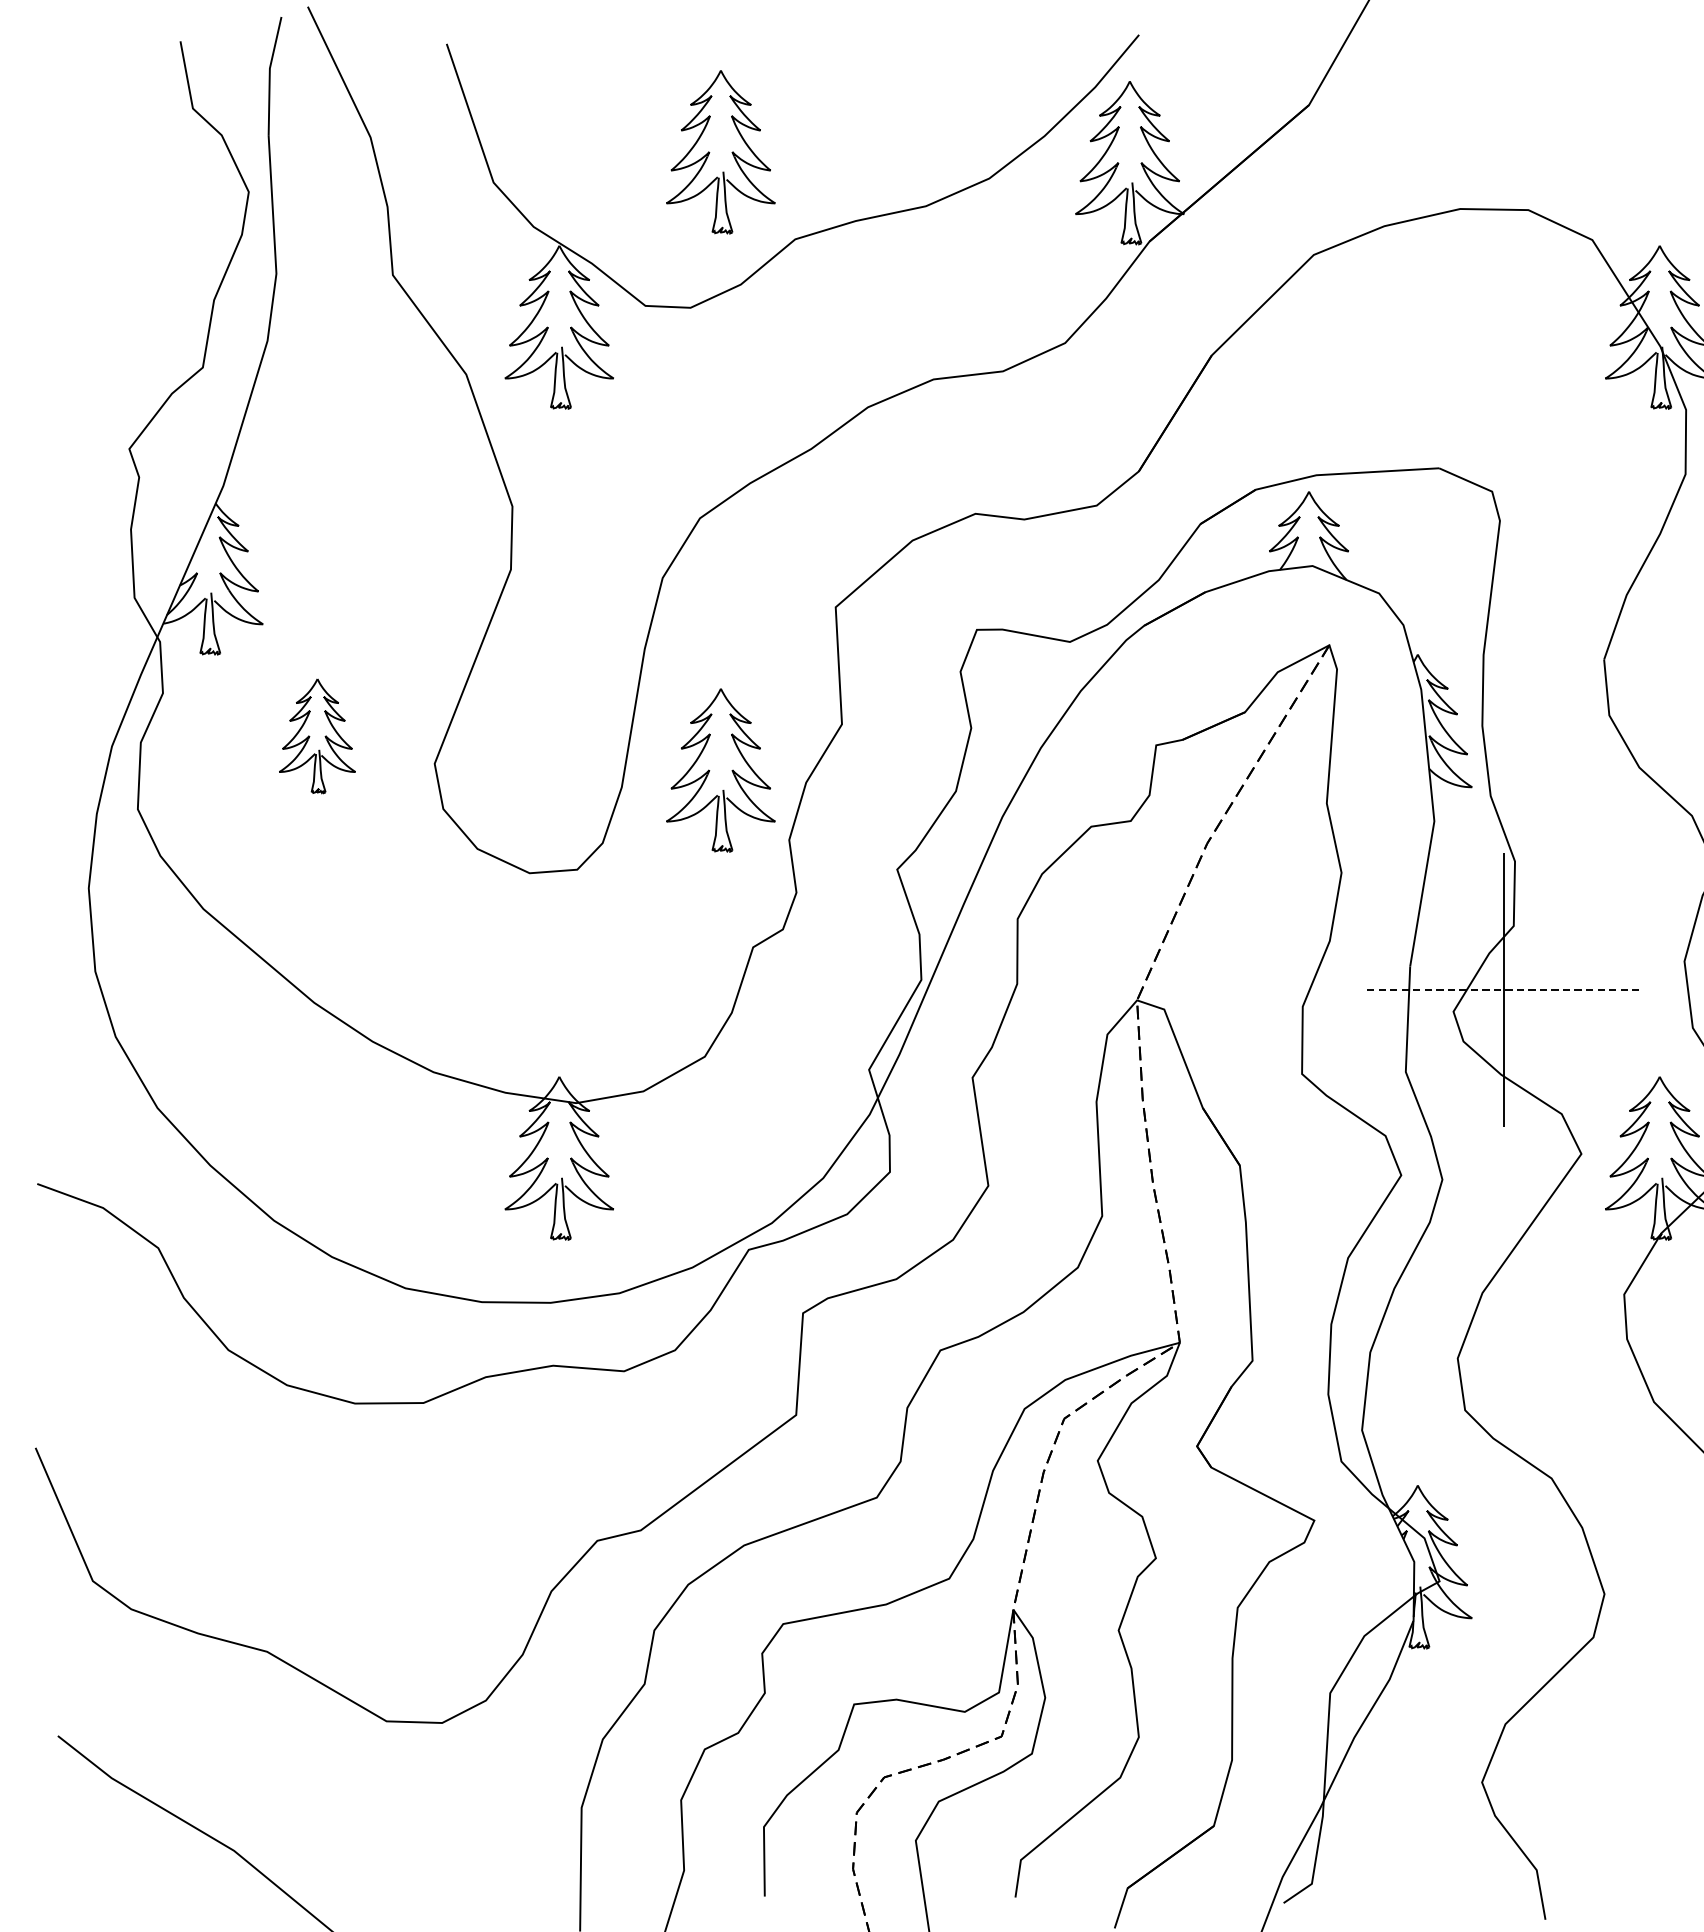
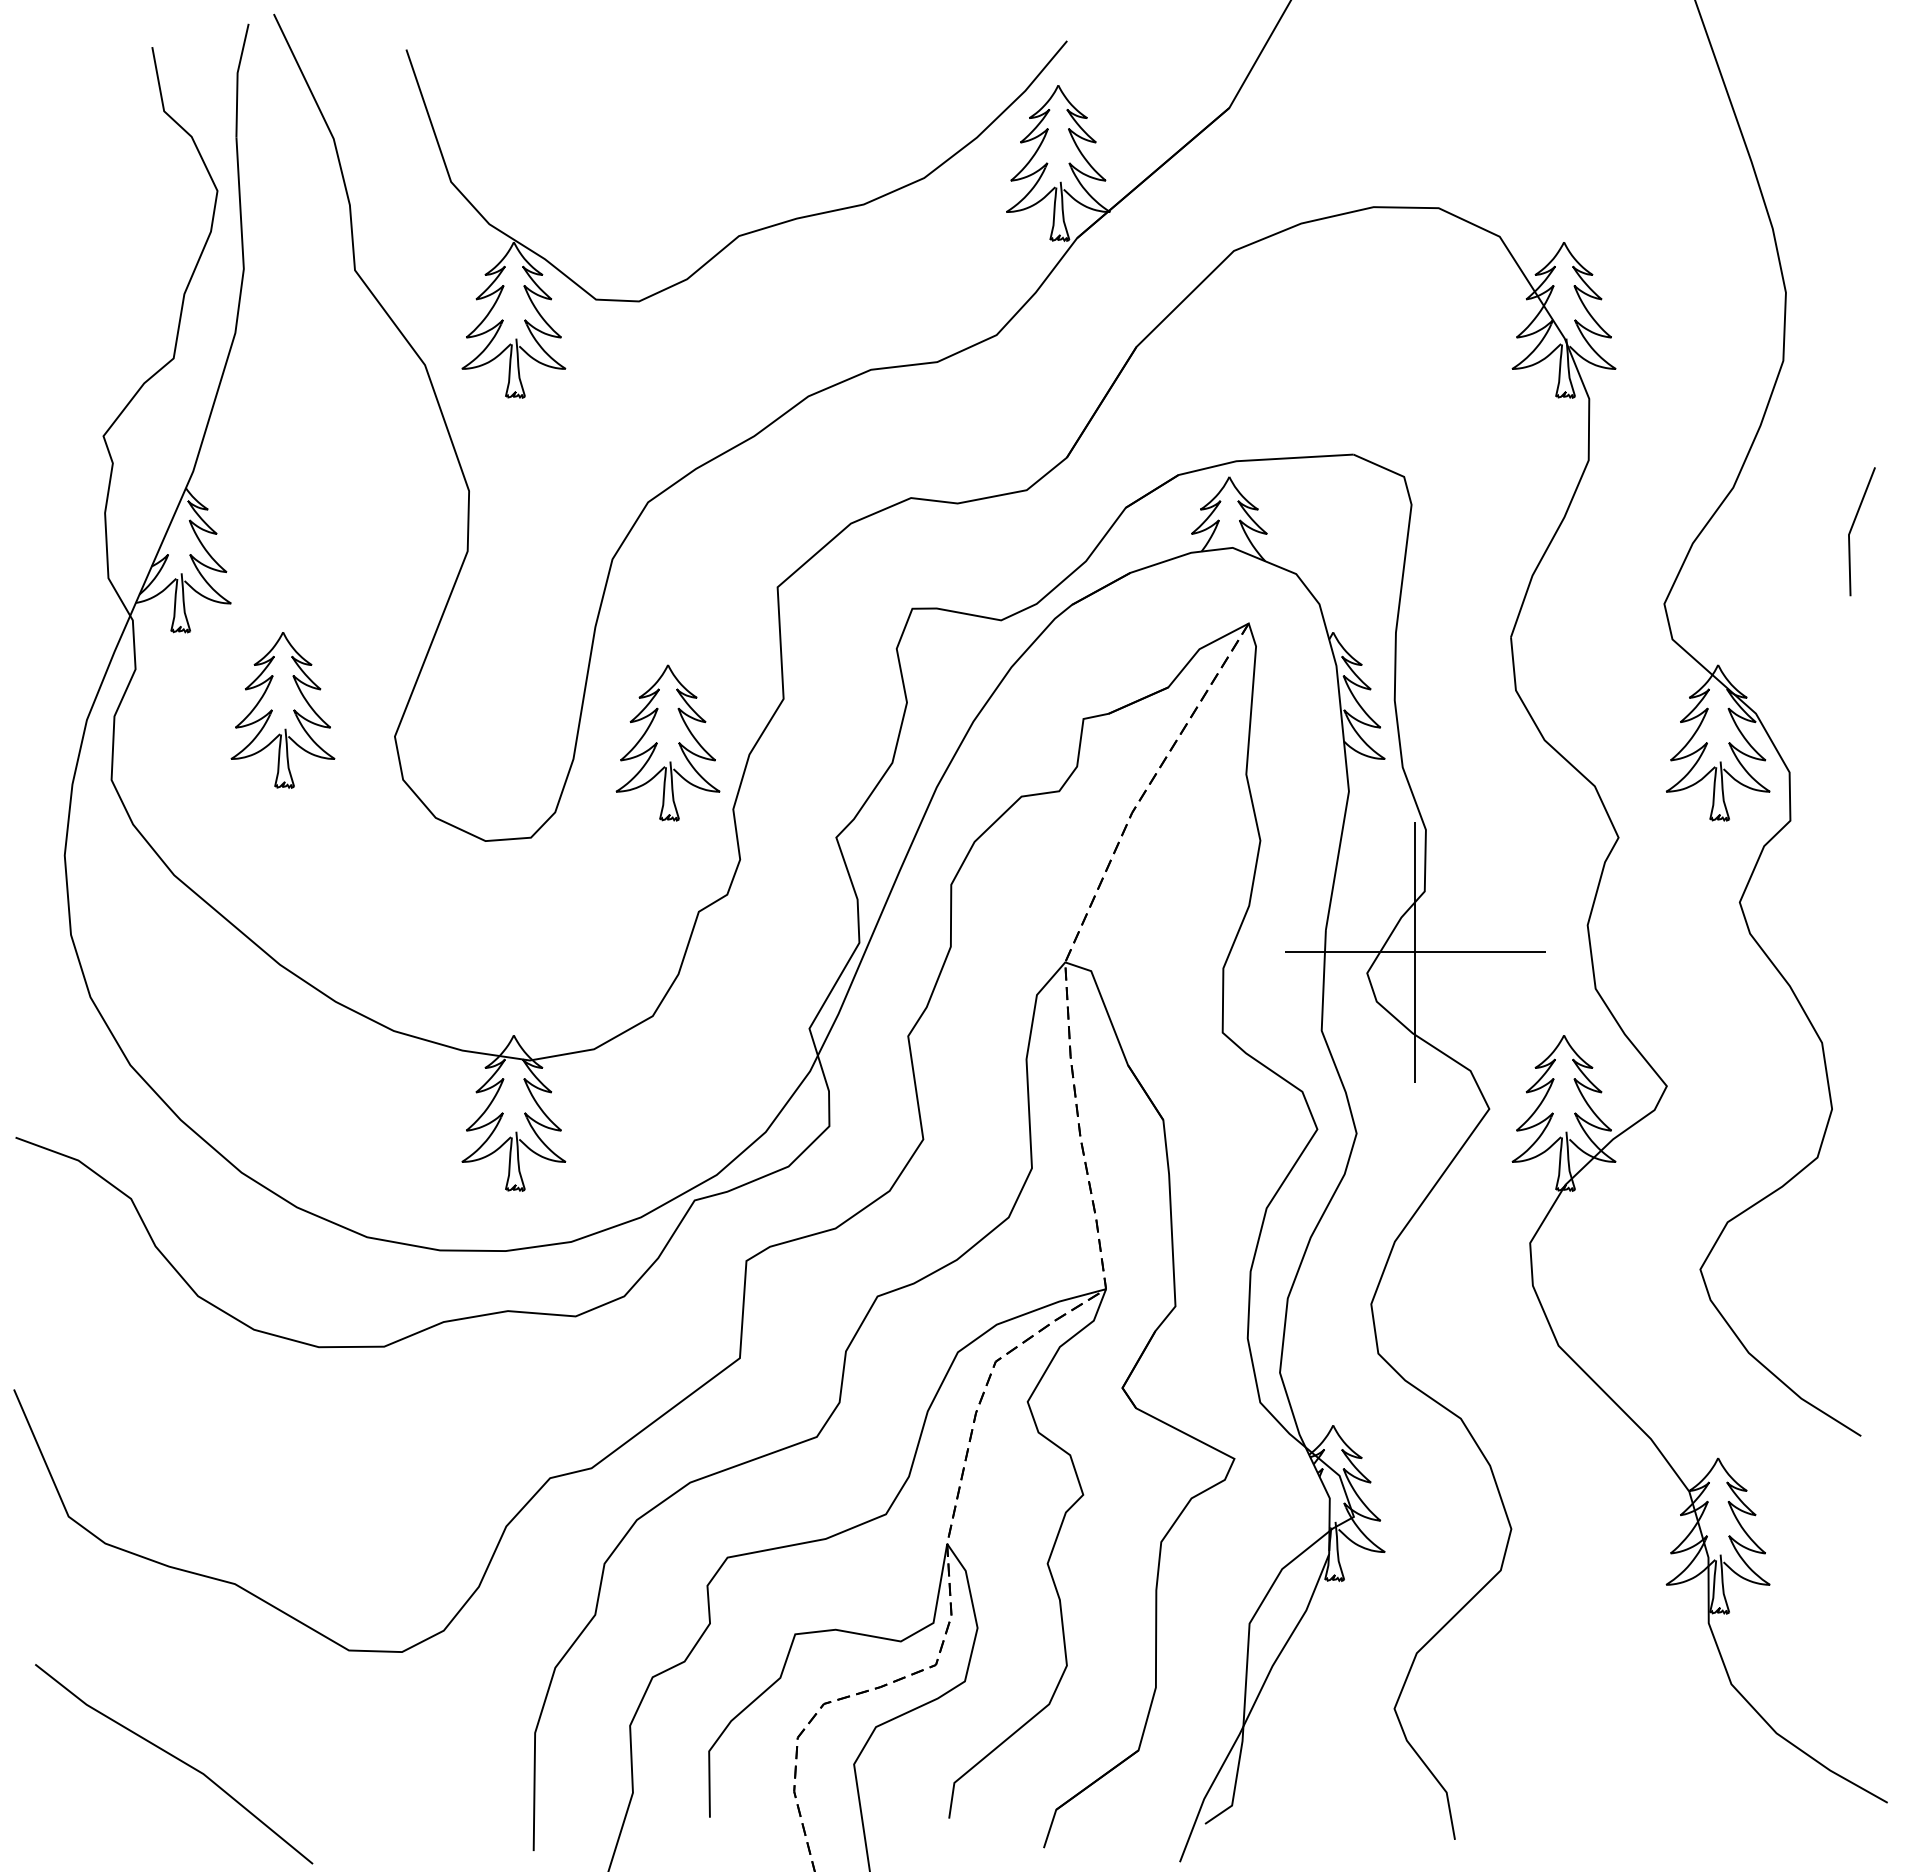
part: (720, 151) -> (667, 152), removed
part: (316, 736) -> (282, 710), size x1.43
line: (1504, 989) -> (1415, 952), dashed -> solid

